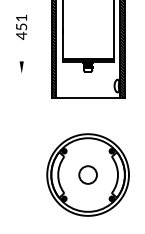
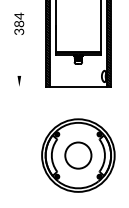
text: (21, 26) -> (19, 23), 451 -> 384
part: (21, 66) -> (19, 80), moved
circle: (87, 174) -> (77, 155), size x1.67

